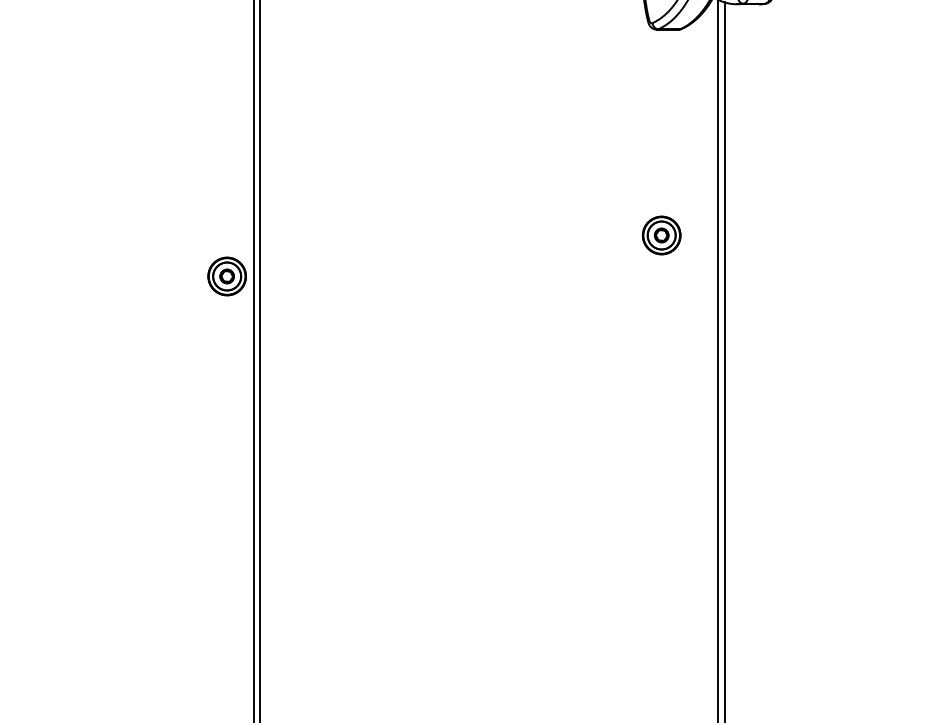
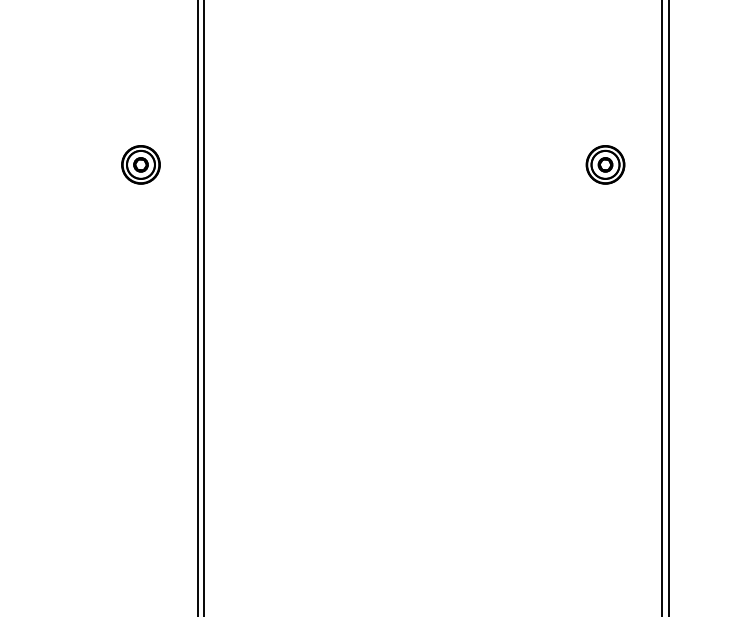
part: (661, 235) -> (605, 164), moved
part: (226, 276) -> (140, 164), moved

